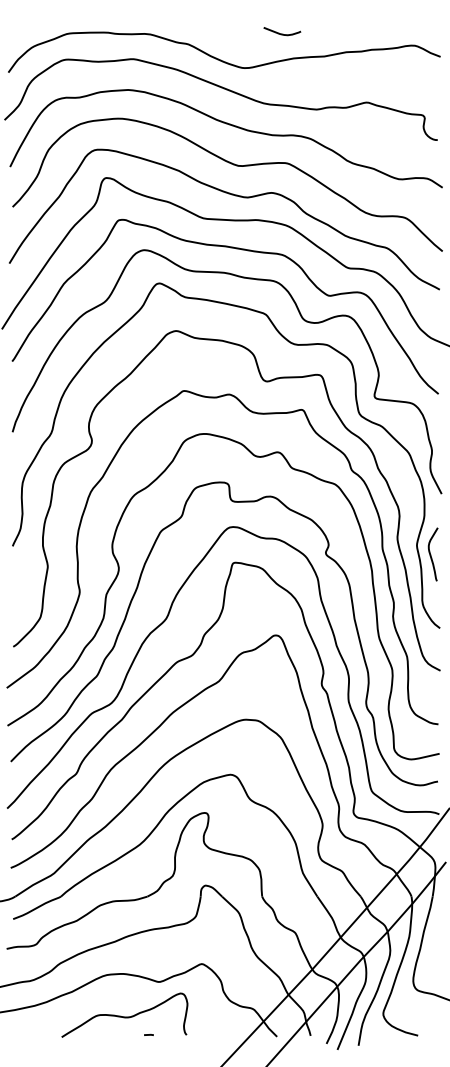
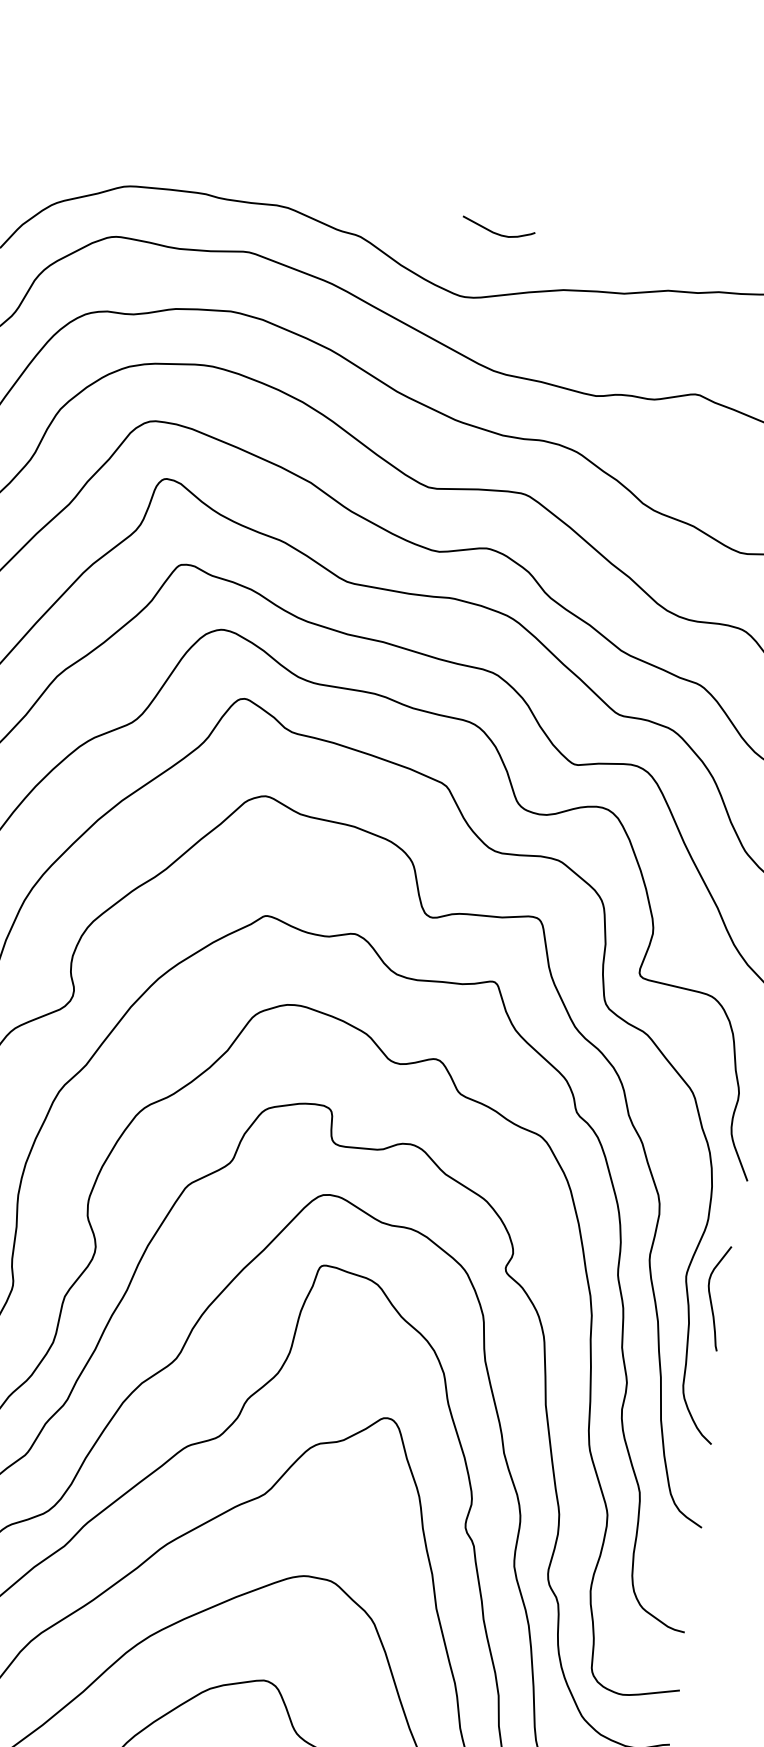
curve: (282, 33) -> (498, 232), moved

